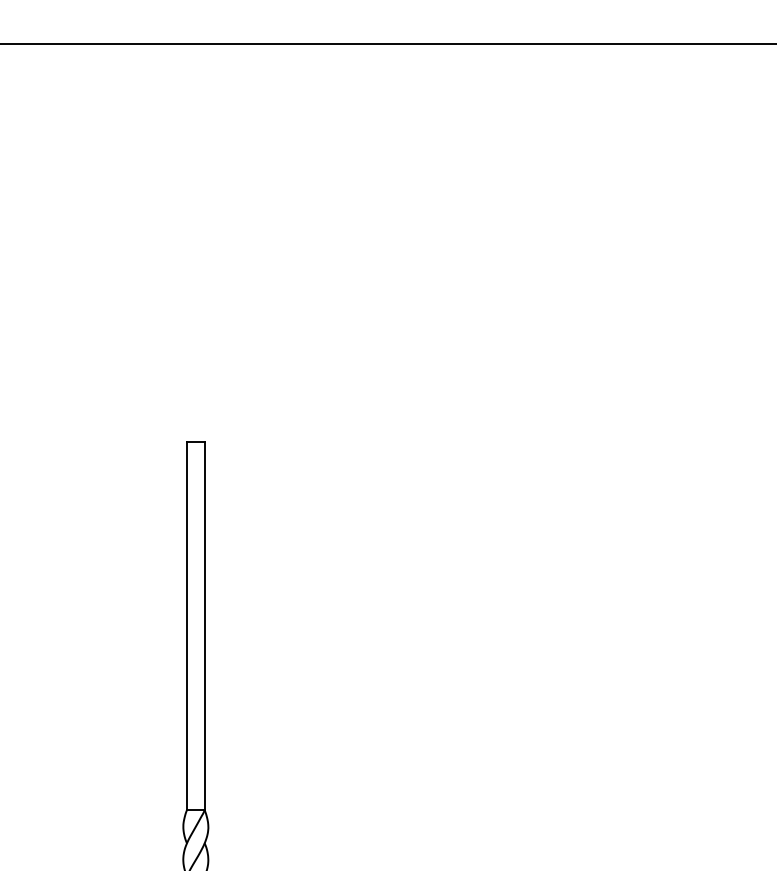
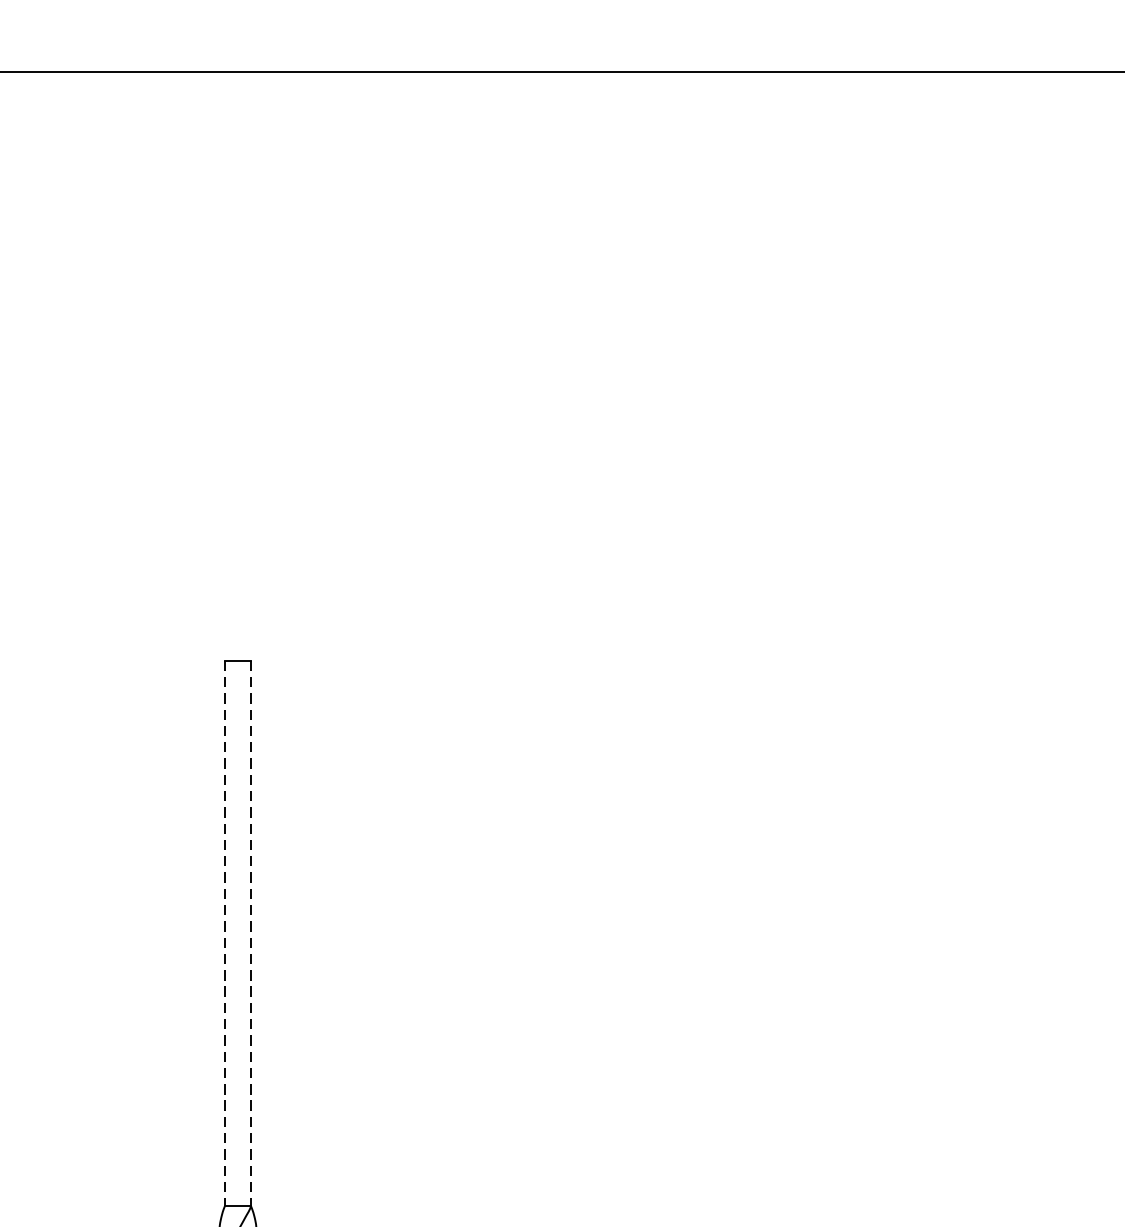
line: (186, 626) -> (224, 934), solid -> dashed
line: (204, 626) -> (250, 934), solid -> dashed

